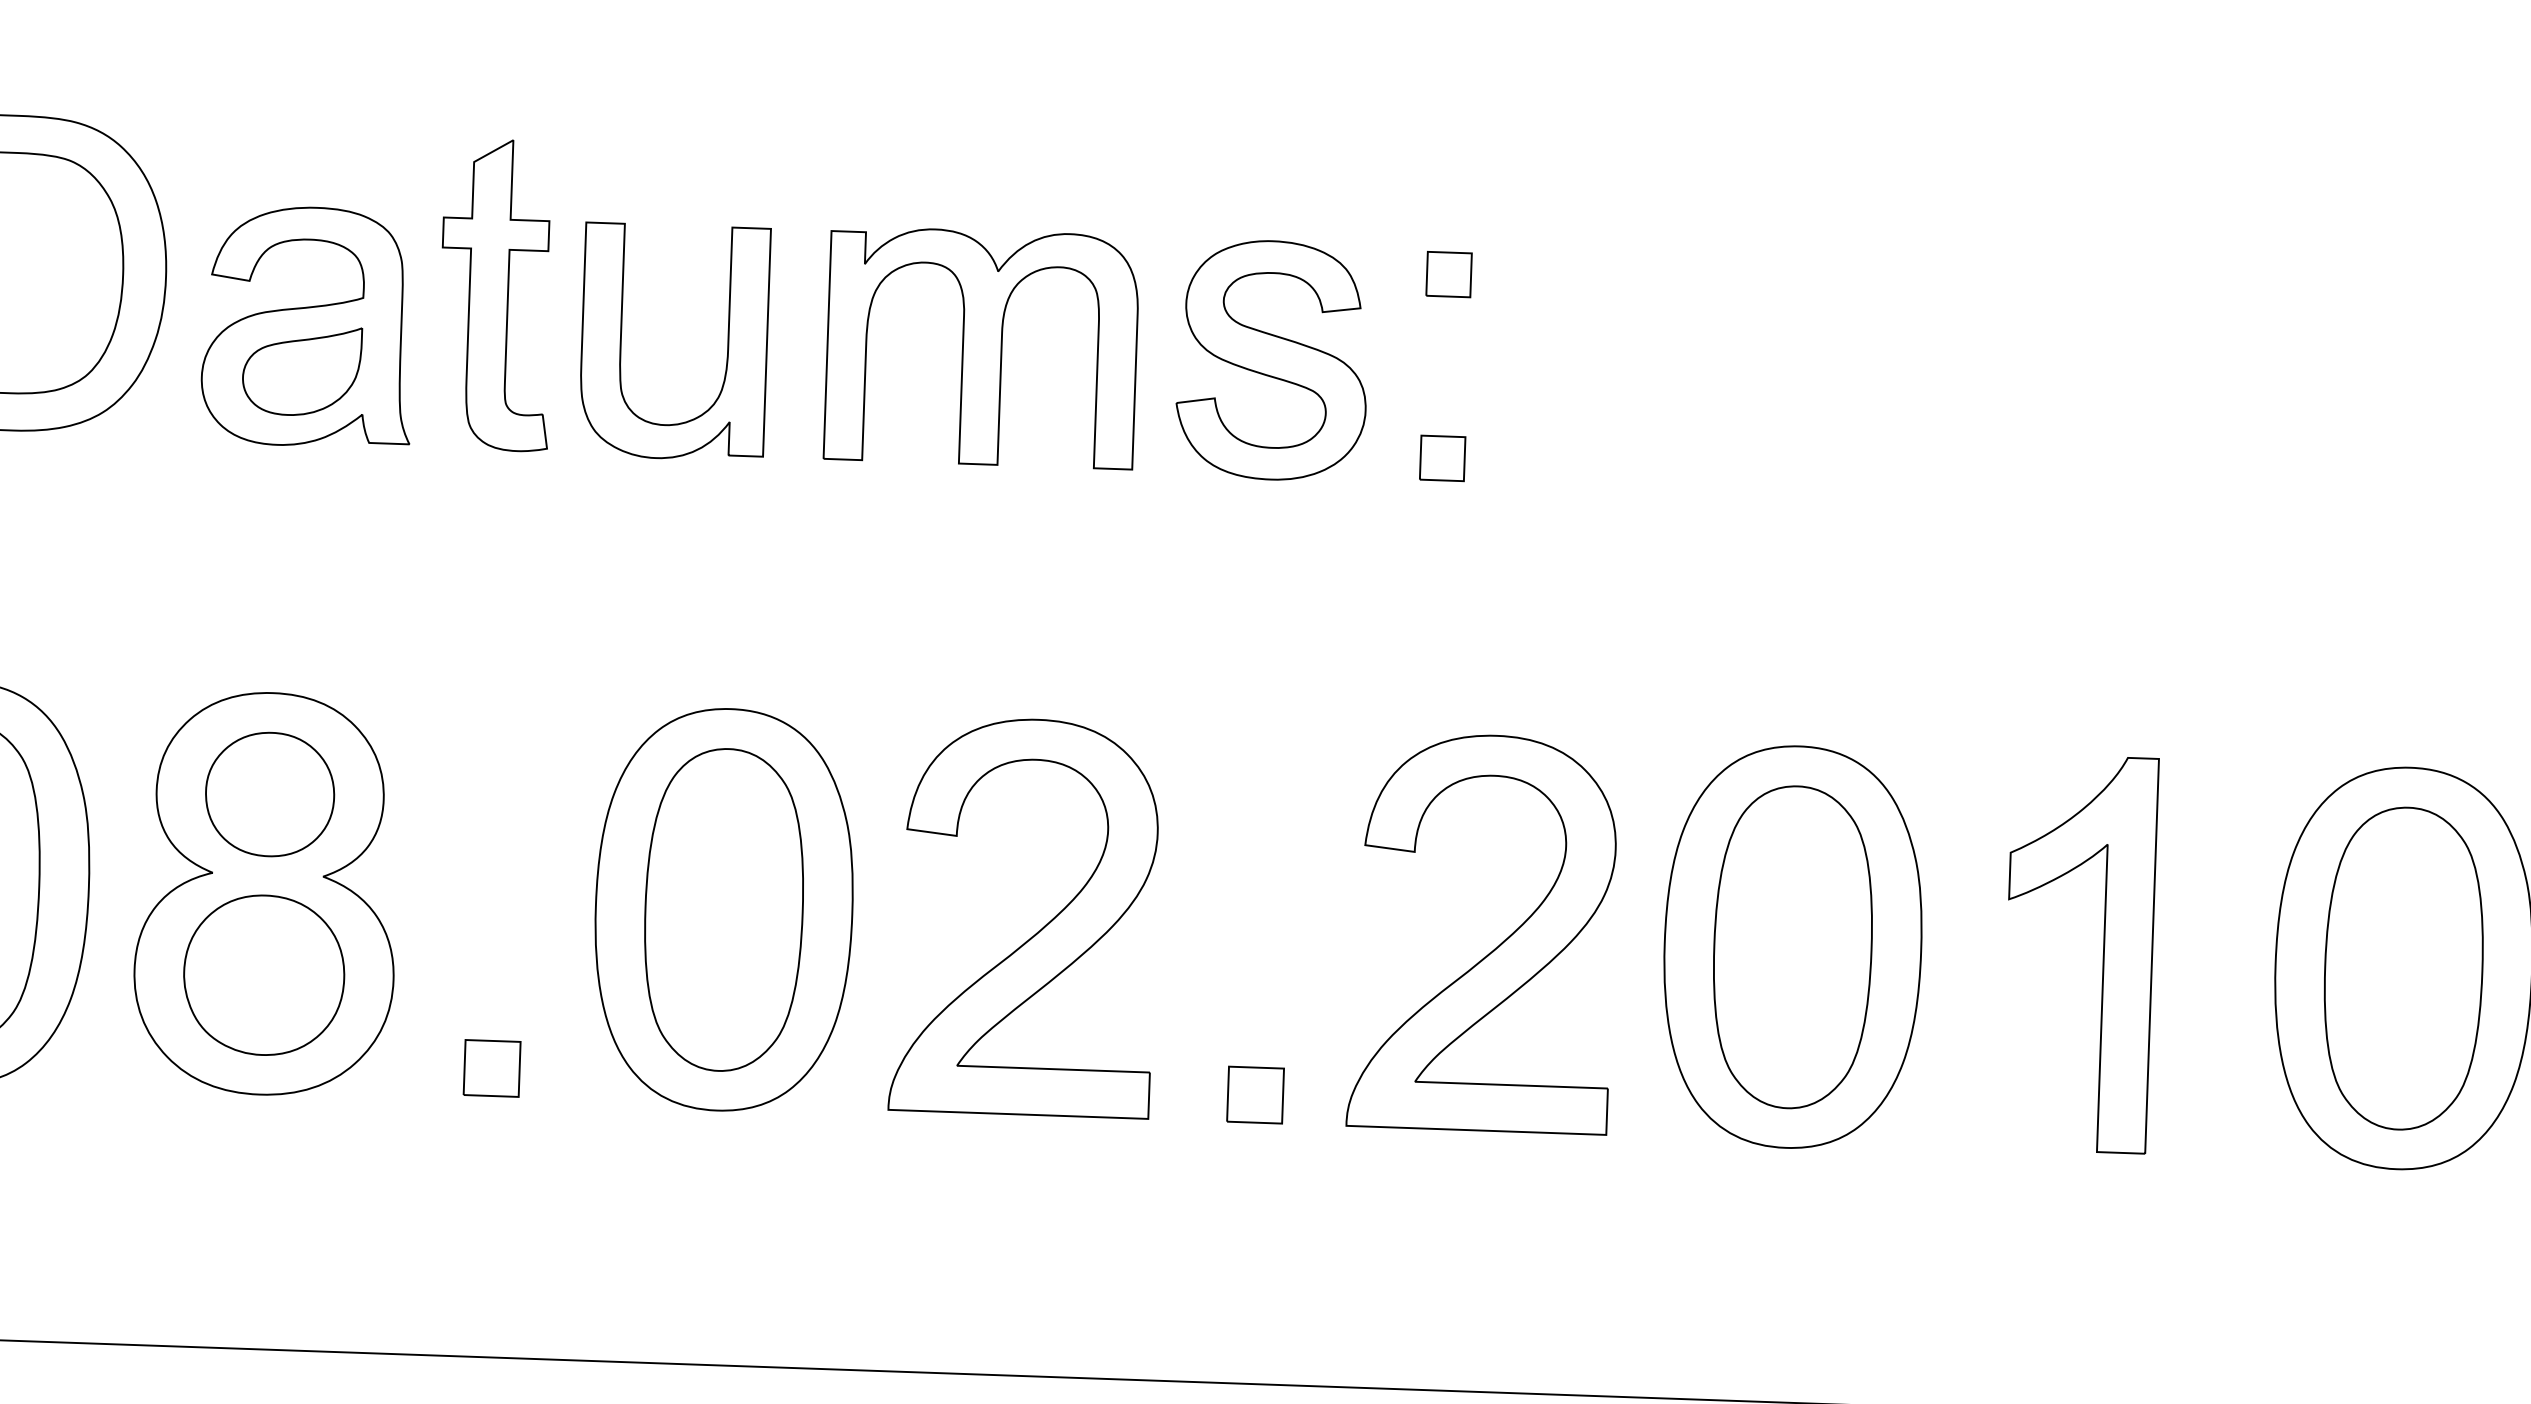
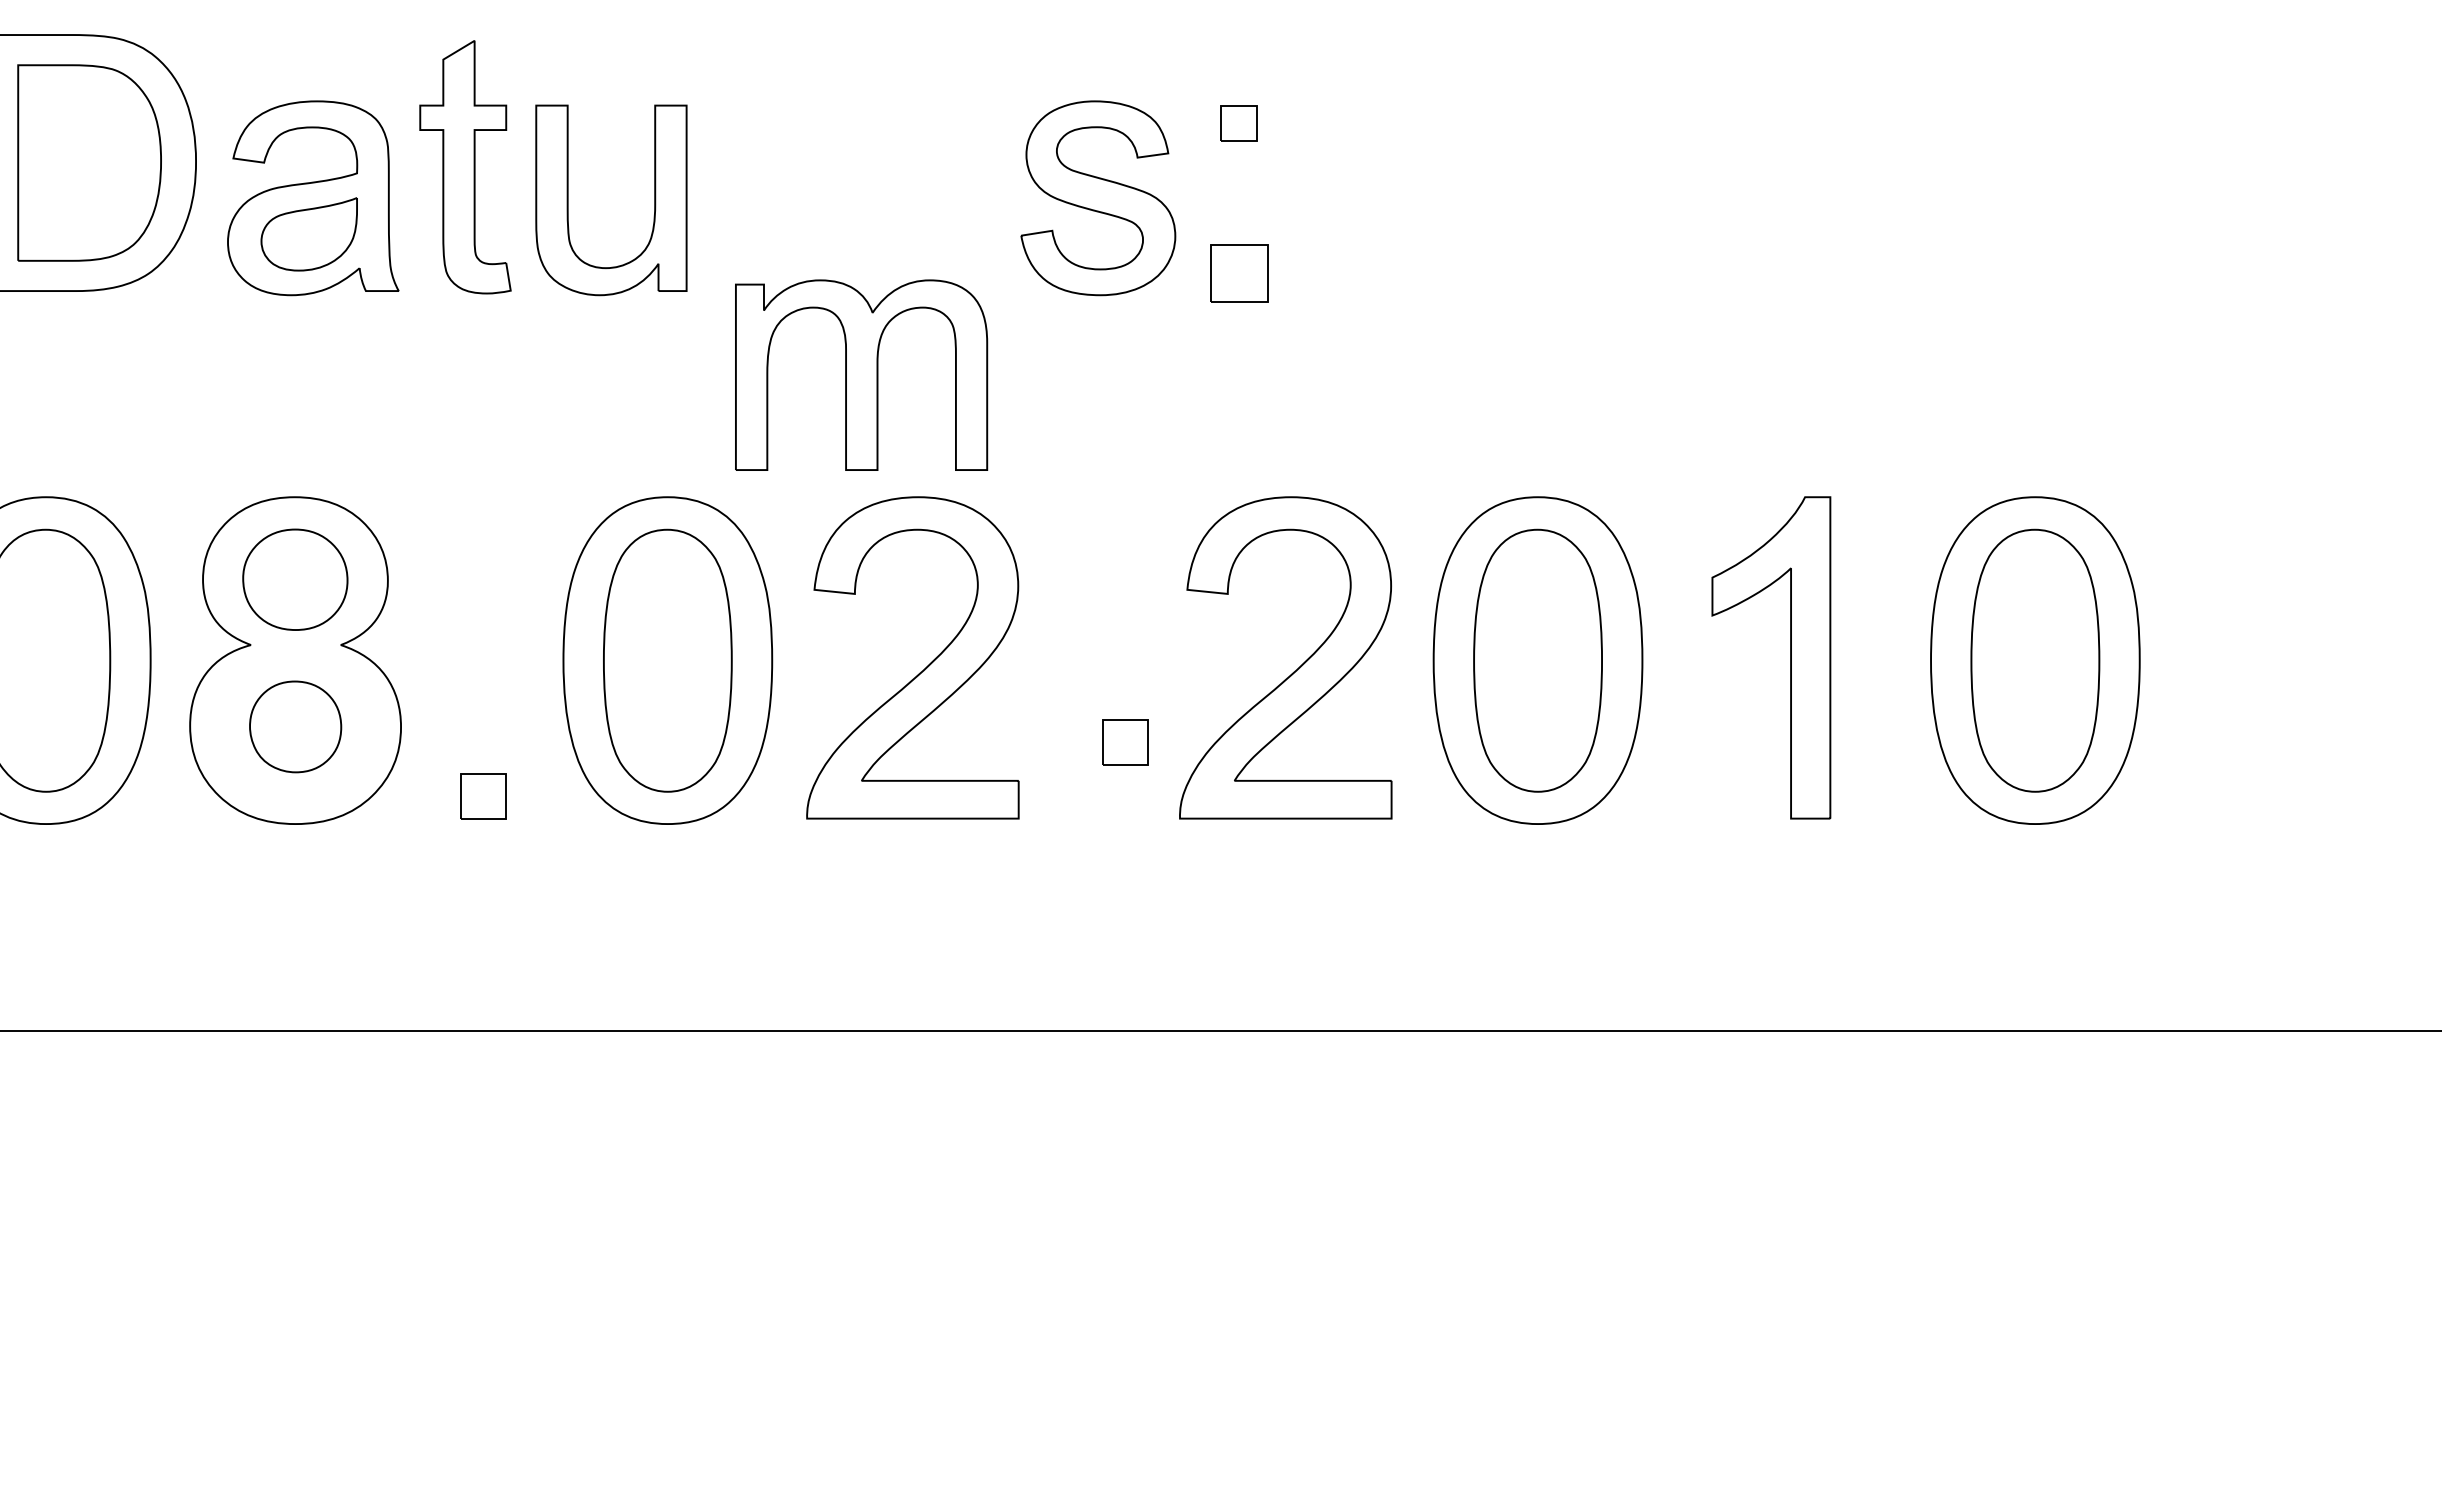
part: (981, 346) -> (861, 374), moved
part: (1441, 457) -> (1238, 272), size x1.6
part: (263, 974) -> (295, 726), size x0.7
part: (1255, 1095) -> (1125, 742), moved

